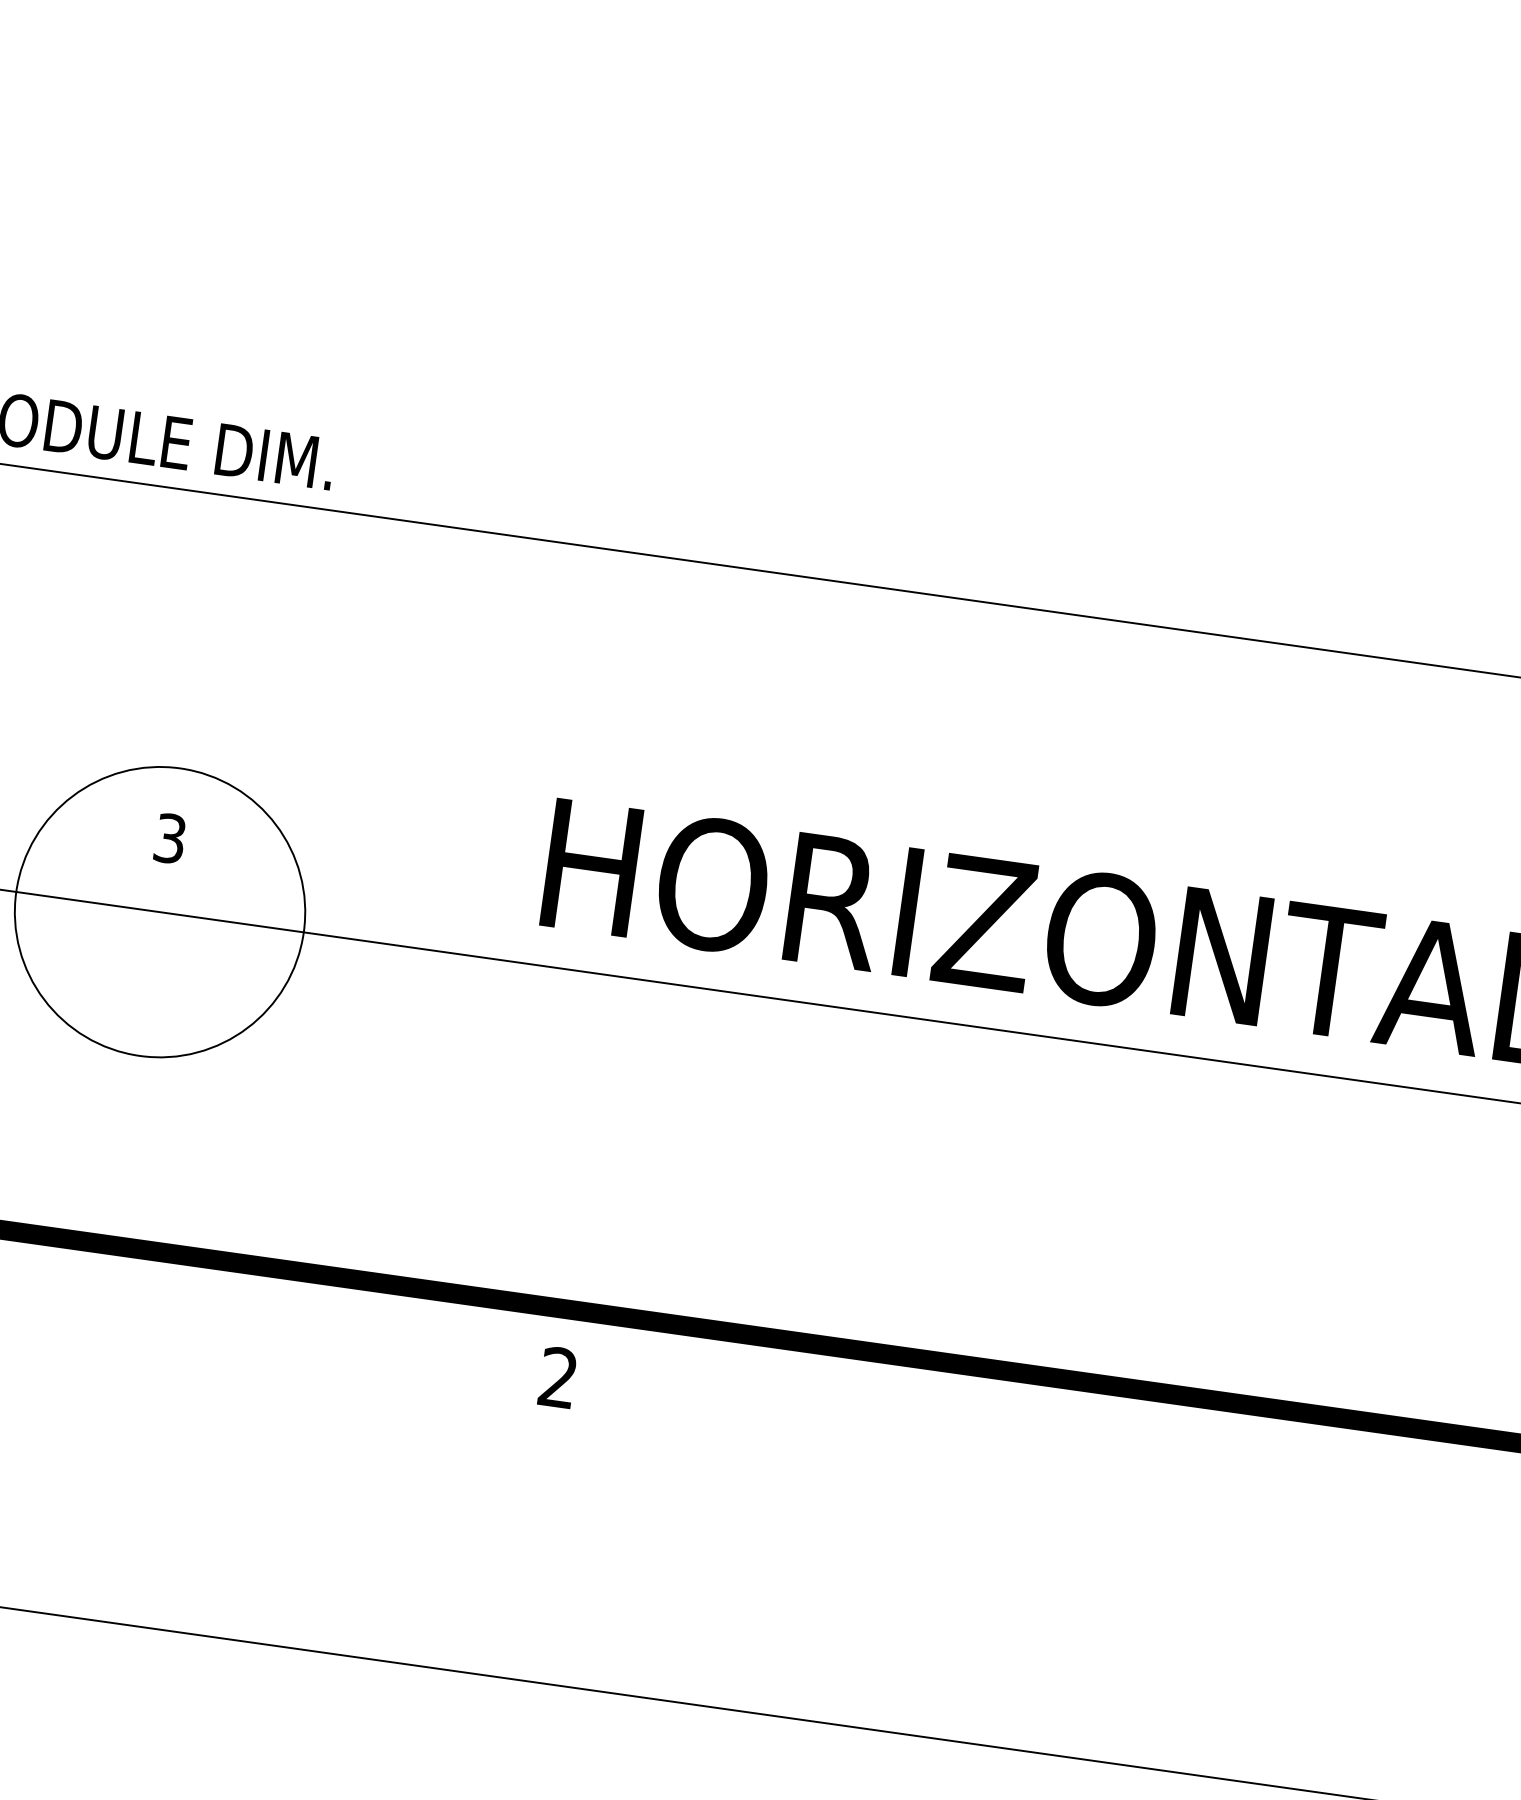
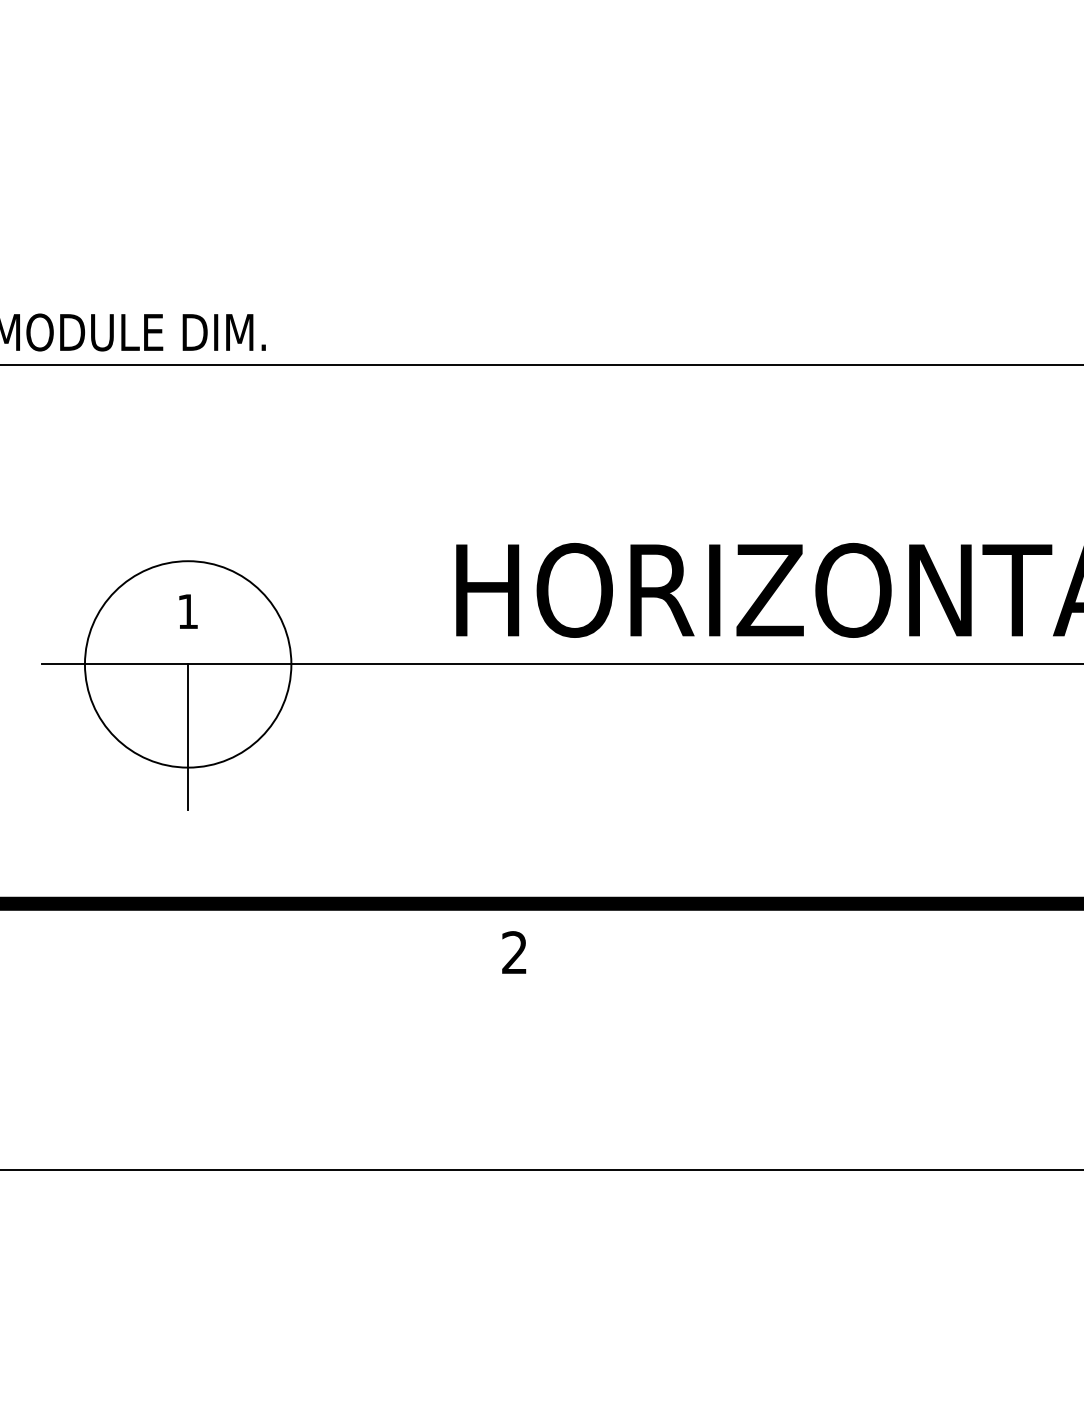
text: (169, 838) -> (187, 611), 3 -> 1
line: (146, 1014) -> (188, 737), added

